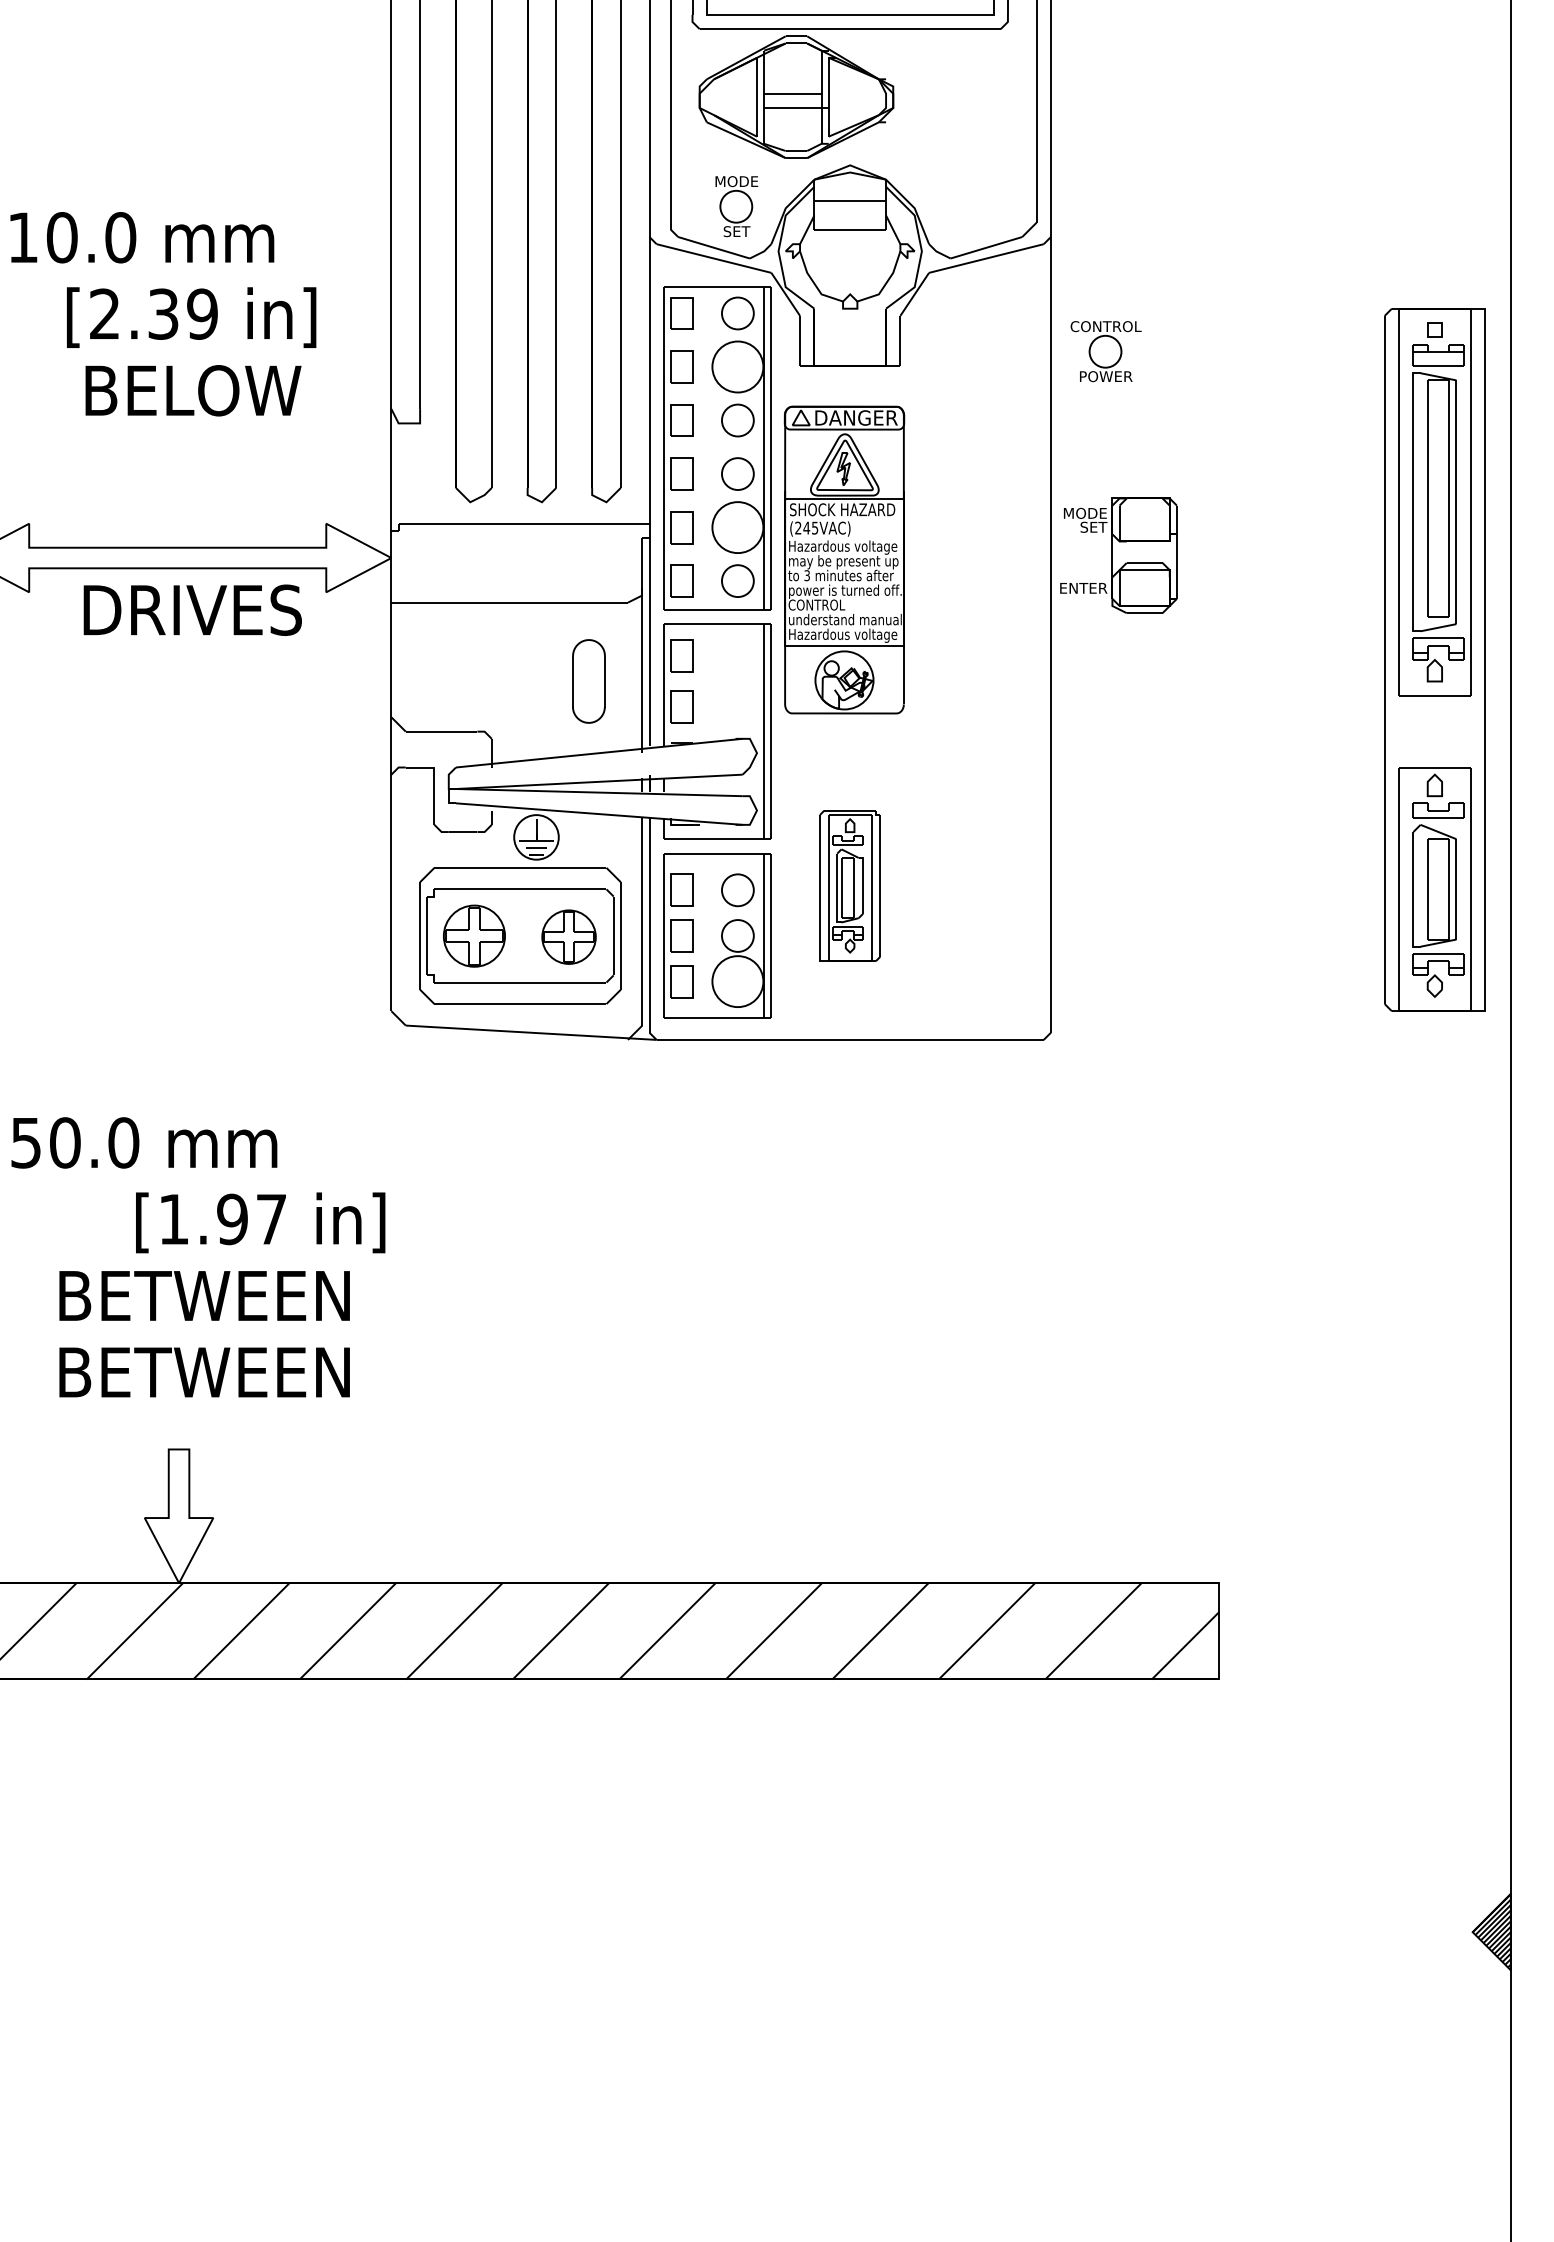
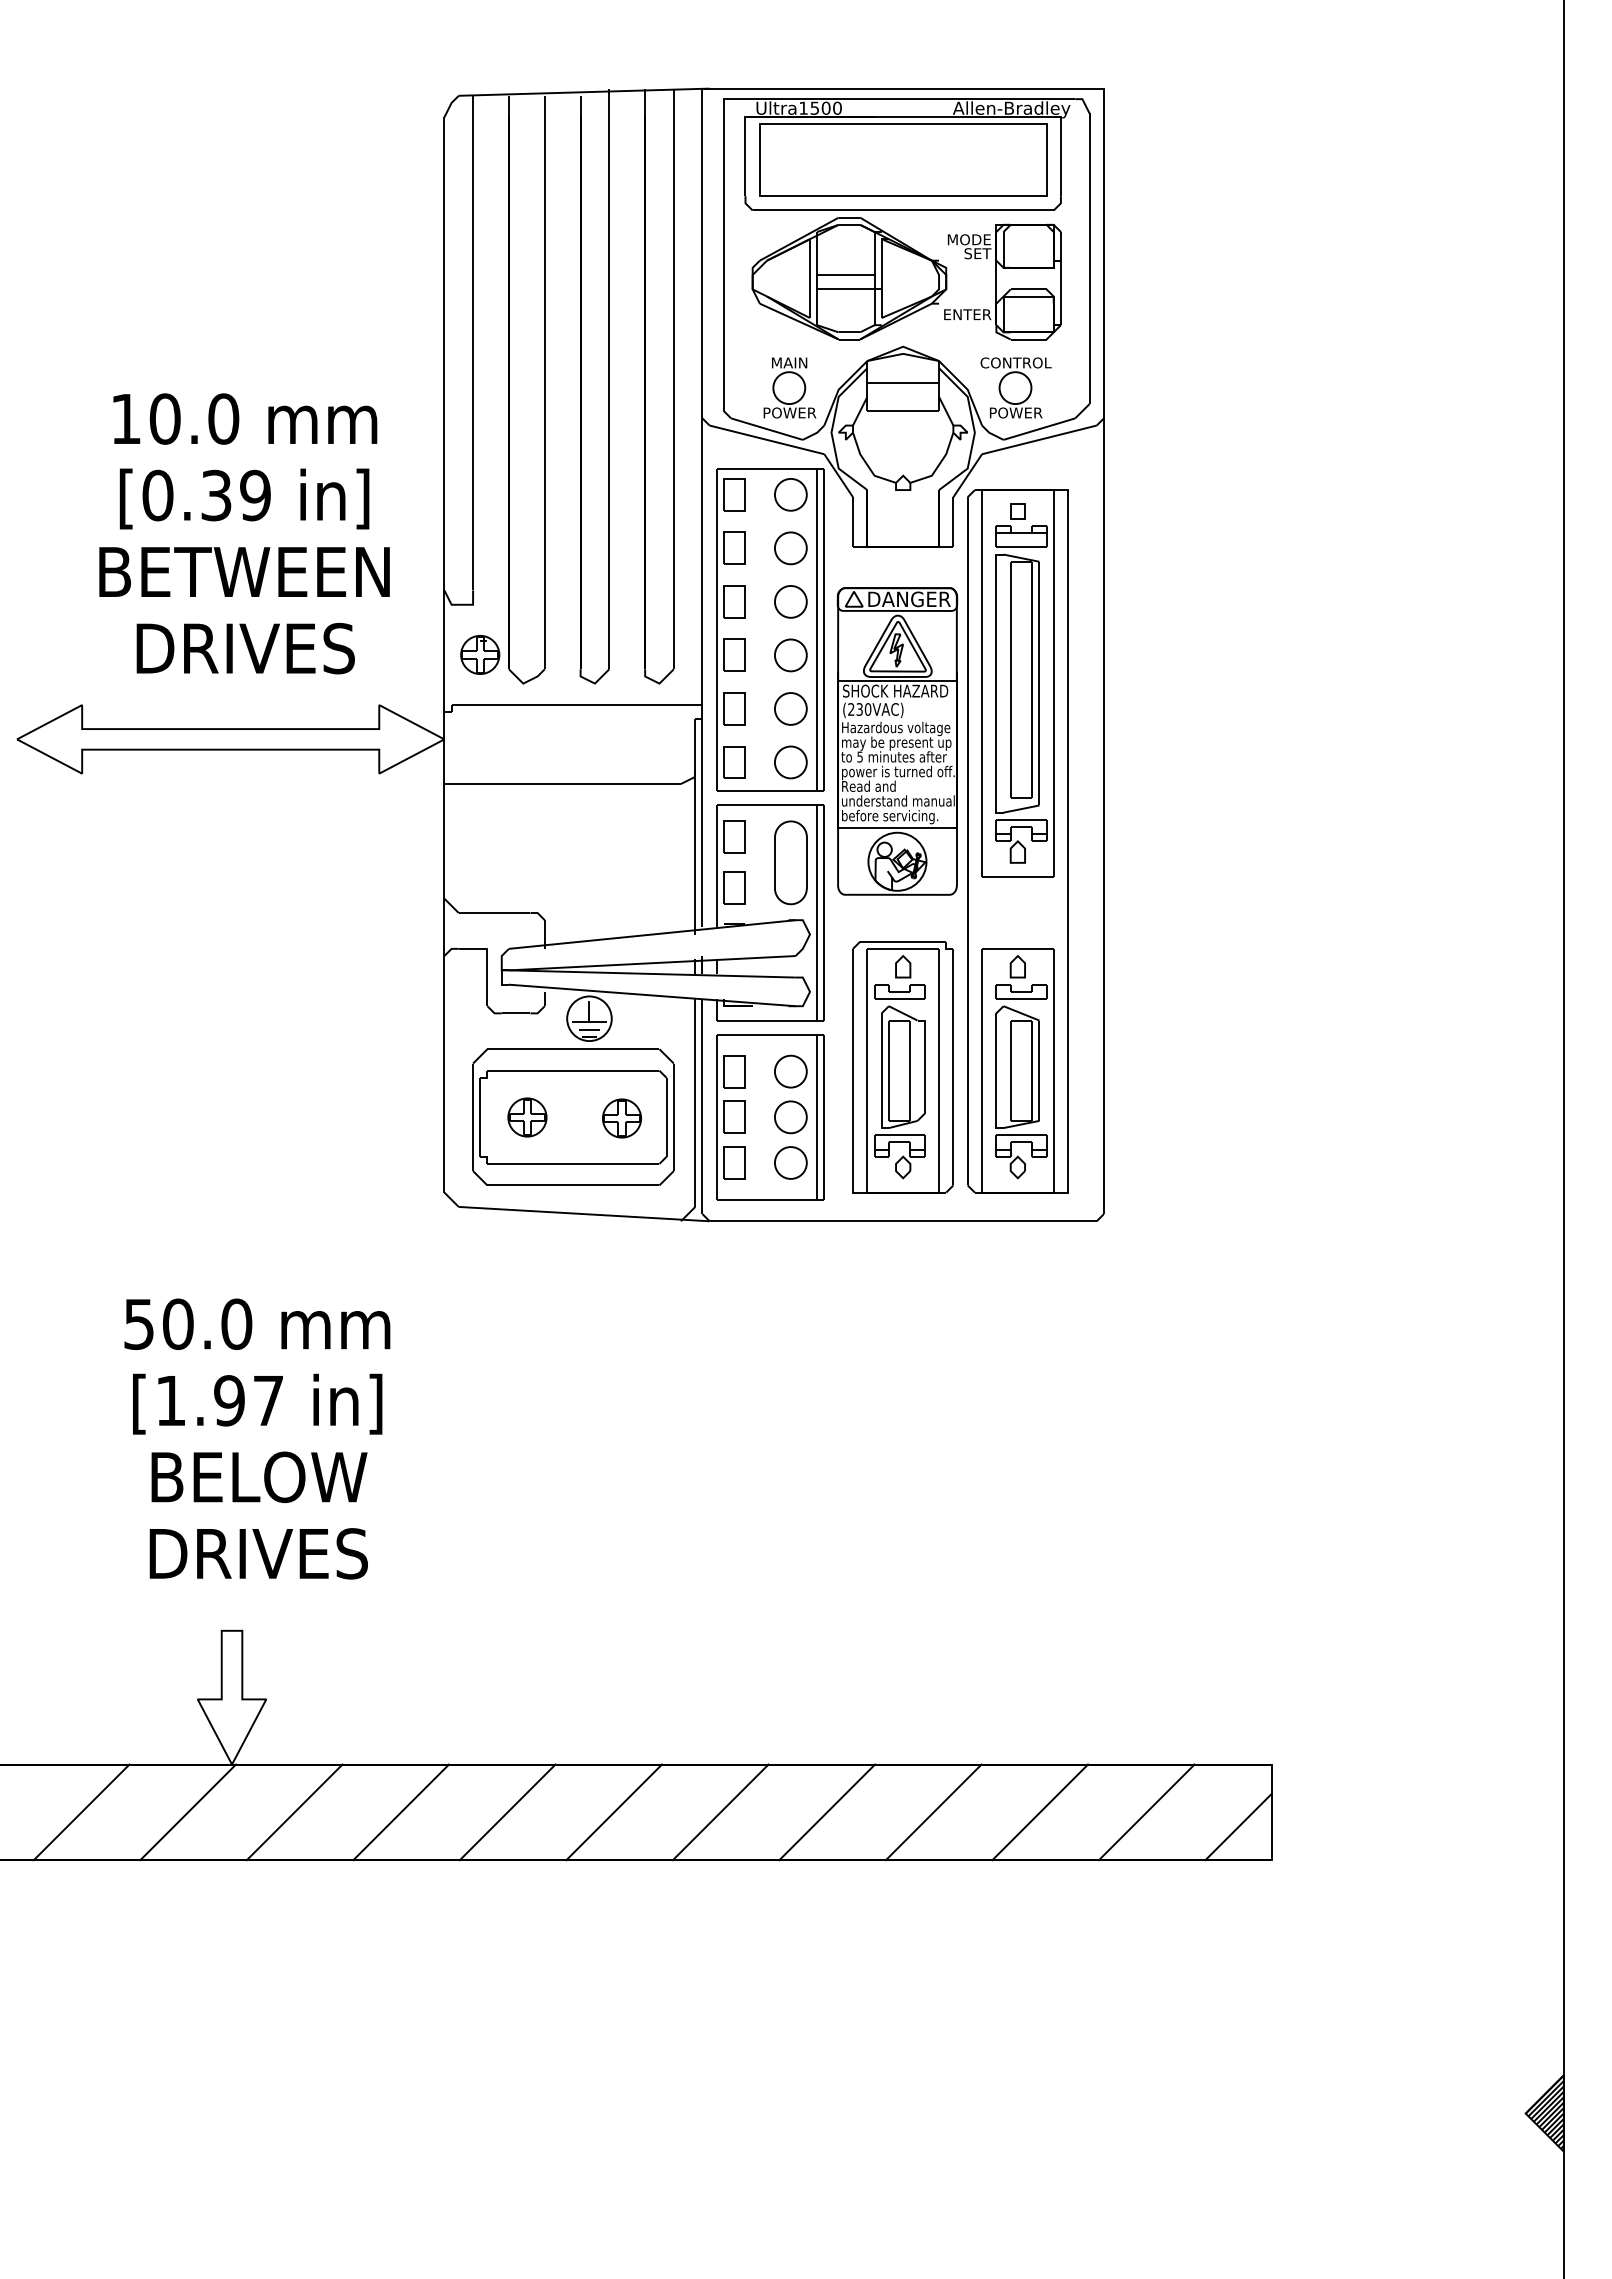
text: (736, 181) -> (789, 362), MODE -> MAIN
text: (736, 231) -> (789, 412), SET -> POWER
text: (142, 237) -> (245, 418), moved
text: (104, 314) -> (157, 495), [2.39 -> [0.39
part: (1105, 351) -> (1015, 387), moved
circle: (737, 367) -> (790, 548), size x0.62
text: (191, 390) -> (244, 571), BELOW -> BETWEEN
part: (427, 473) -> (480, 654), added
circle: (737, 527) -> (790, 708), size x0.62
text: (810, 528) -> (863, 709), (245VAC) -> (230VAC)
part: (1118, 555) -> (1002, 281), moved
text: (806, 575) -> (859, 756), 3 -> 5
text: (816, 604) -> (869, 785), CONTROL -> Read and
text: (192, 610) -> (245, 648), moved
text: (843, 636) -> (896, 817), Hazardous voltage -> before servicing.
part: (1434, 660) -> (1017, 841), moved
part: (588, 681) -> (790, 862), moved
part: (849, 886) -> (902, 1067), size x1.67
part: (474, 936) -> (527, 1117), size x0.62
part: (568, 937) -> (621, 1118), size x0.71
circle: (737, 981) -> (790, 1162), size x0.62
text: (144, 1142) -> (257, 1323), moved
text: (260, 1222) -> (257, 1403), moved
text: (204, 1296) -> (257, 1477), BETWEEN -> BELOW
text: (204, 1372) -> (257, 1553), BETWEEN -> DRIVES

